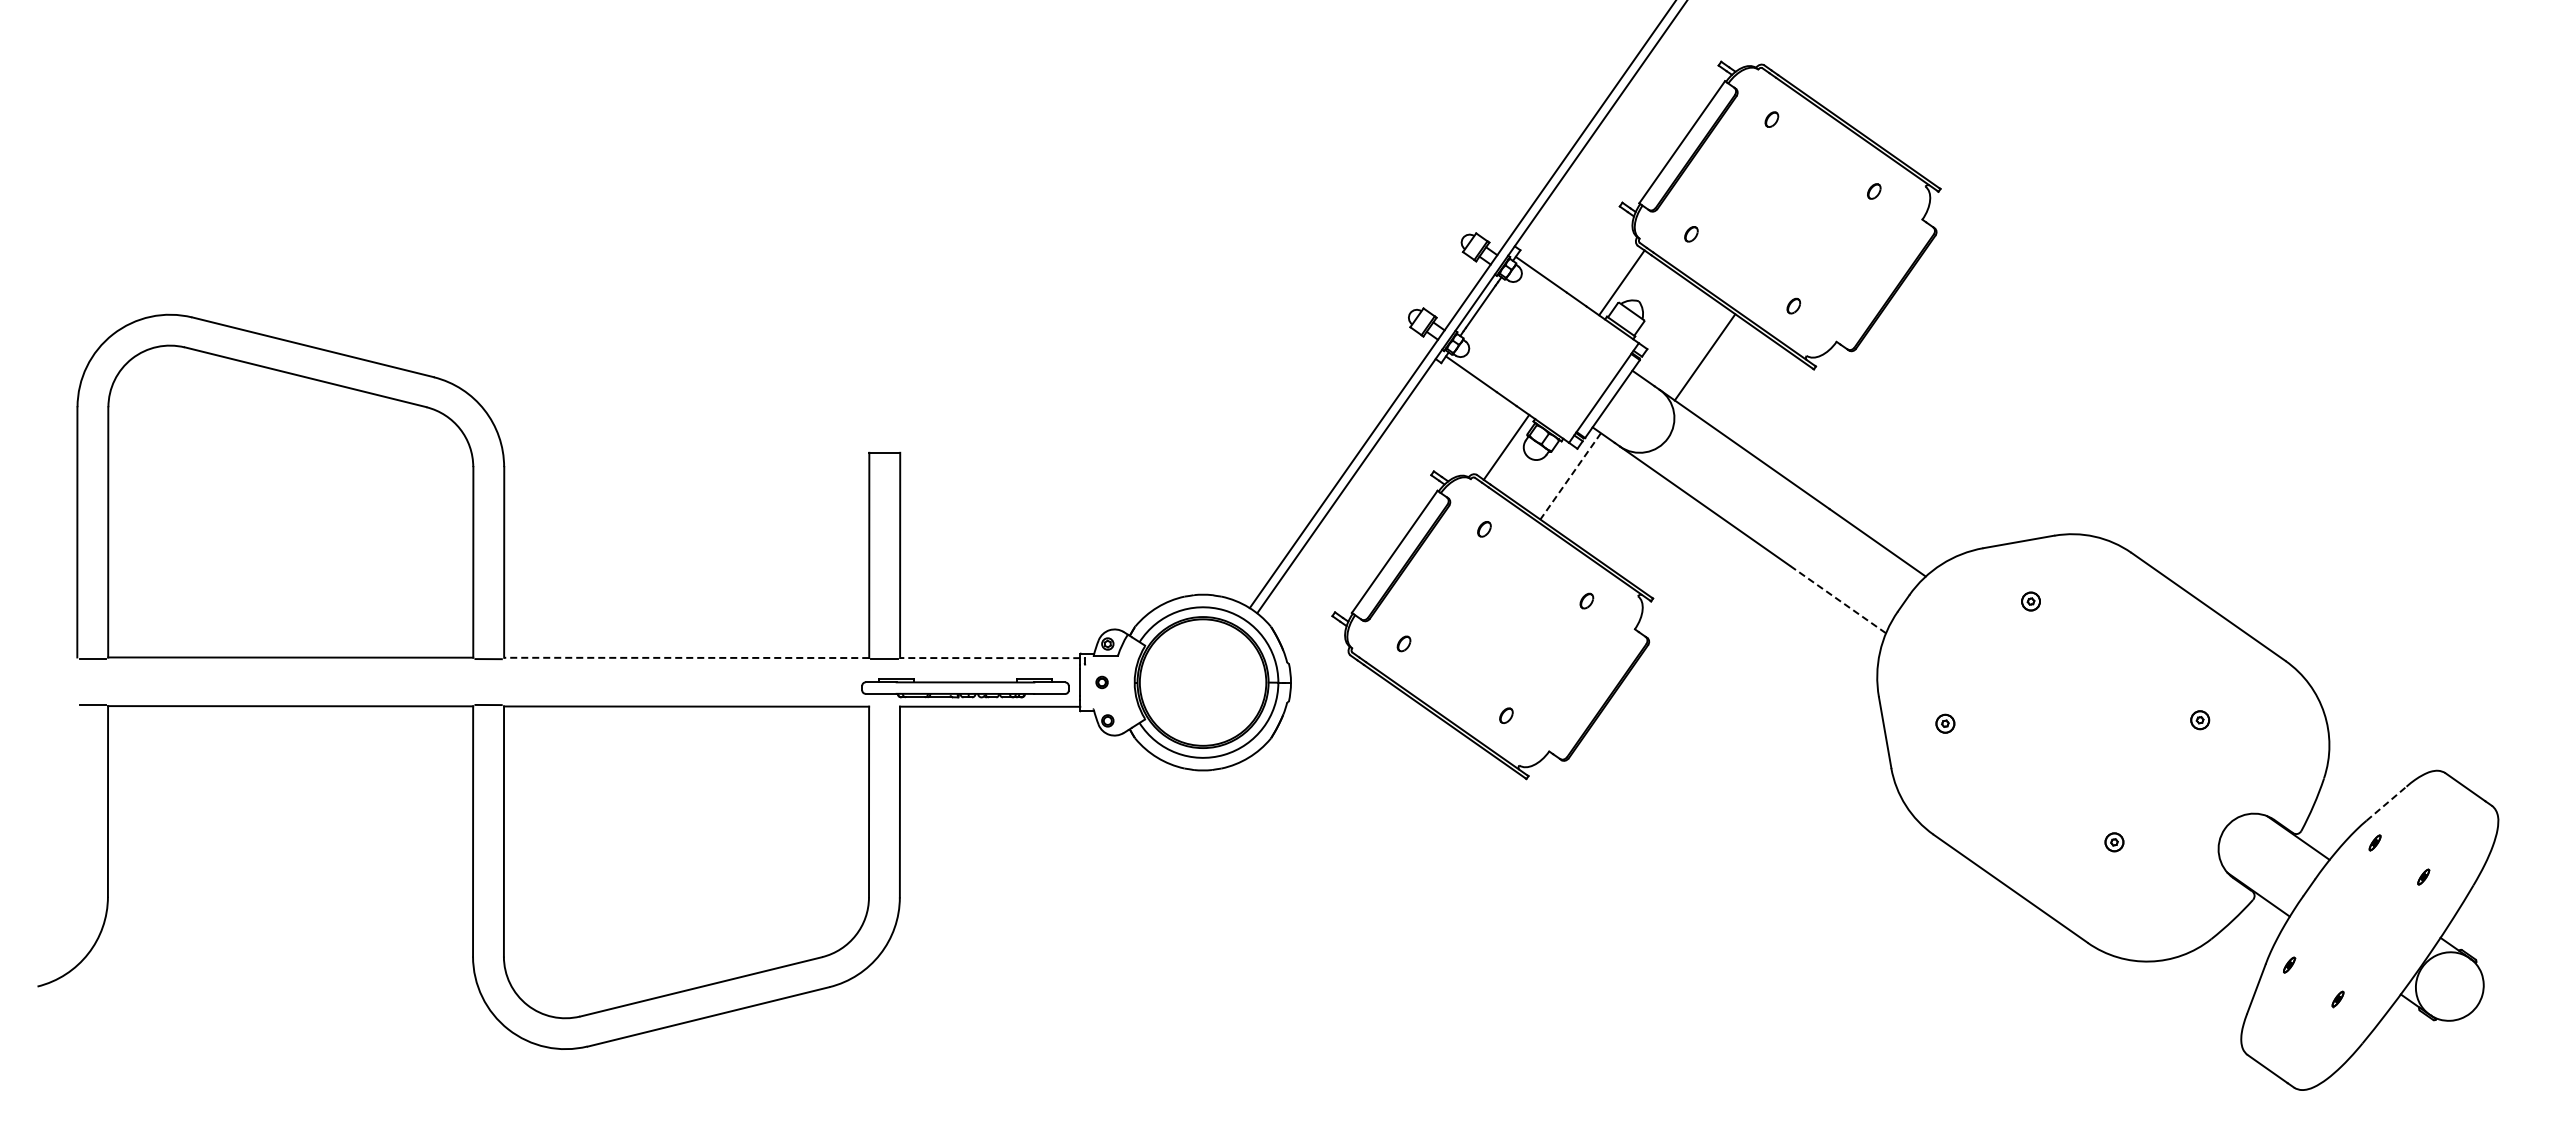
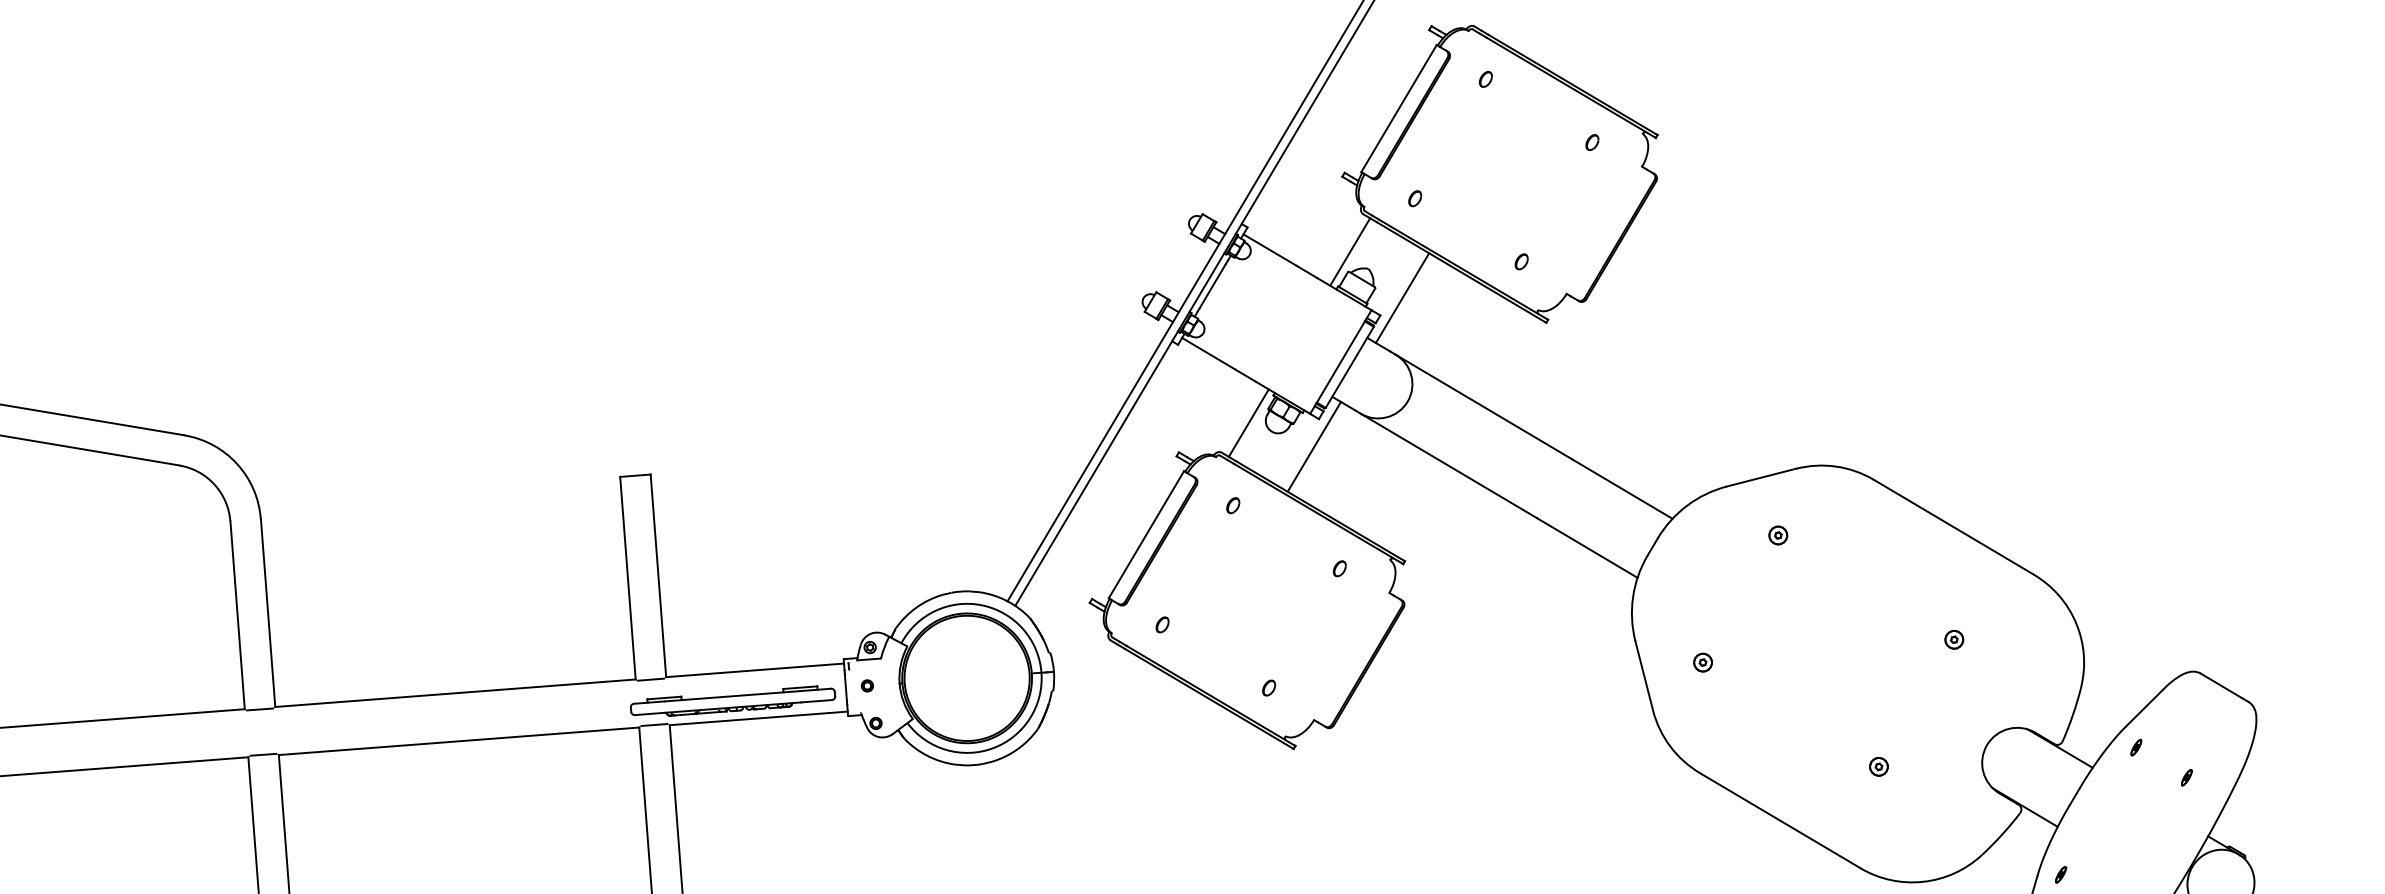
line: (1704, 357) -> (1402, 298), moved
line: (1570, 476) -> (1314, 447), dashed -> solid
line: (1837, 599) -> (1587, 548), dashed -> solid
line: (686, 657) -> (455, 692), dashed -> solid
line: (989, 658) -> (754, 670), dashed -> solid
line: (884, 705) -> (654, 725), added
line: (2386, 803) -> (2144, 707), dashed -> solid

